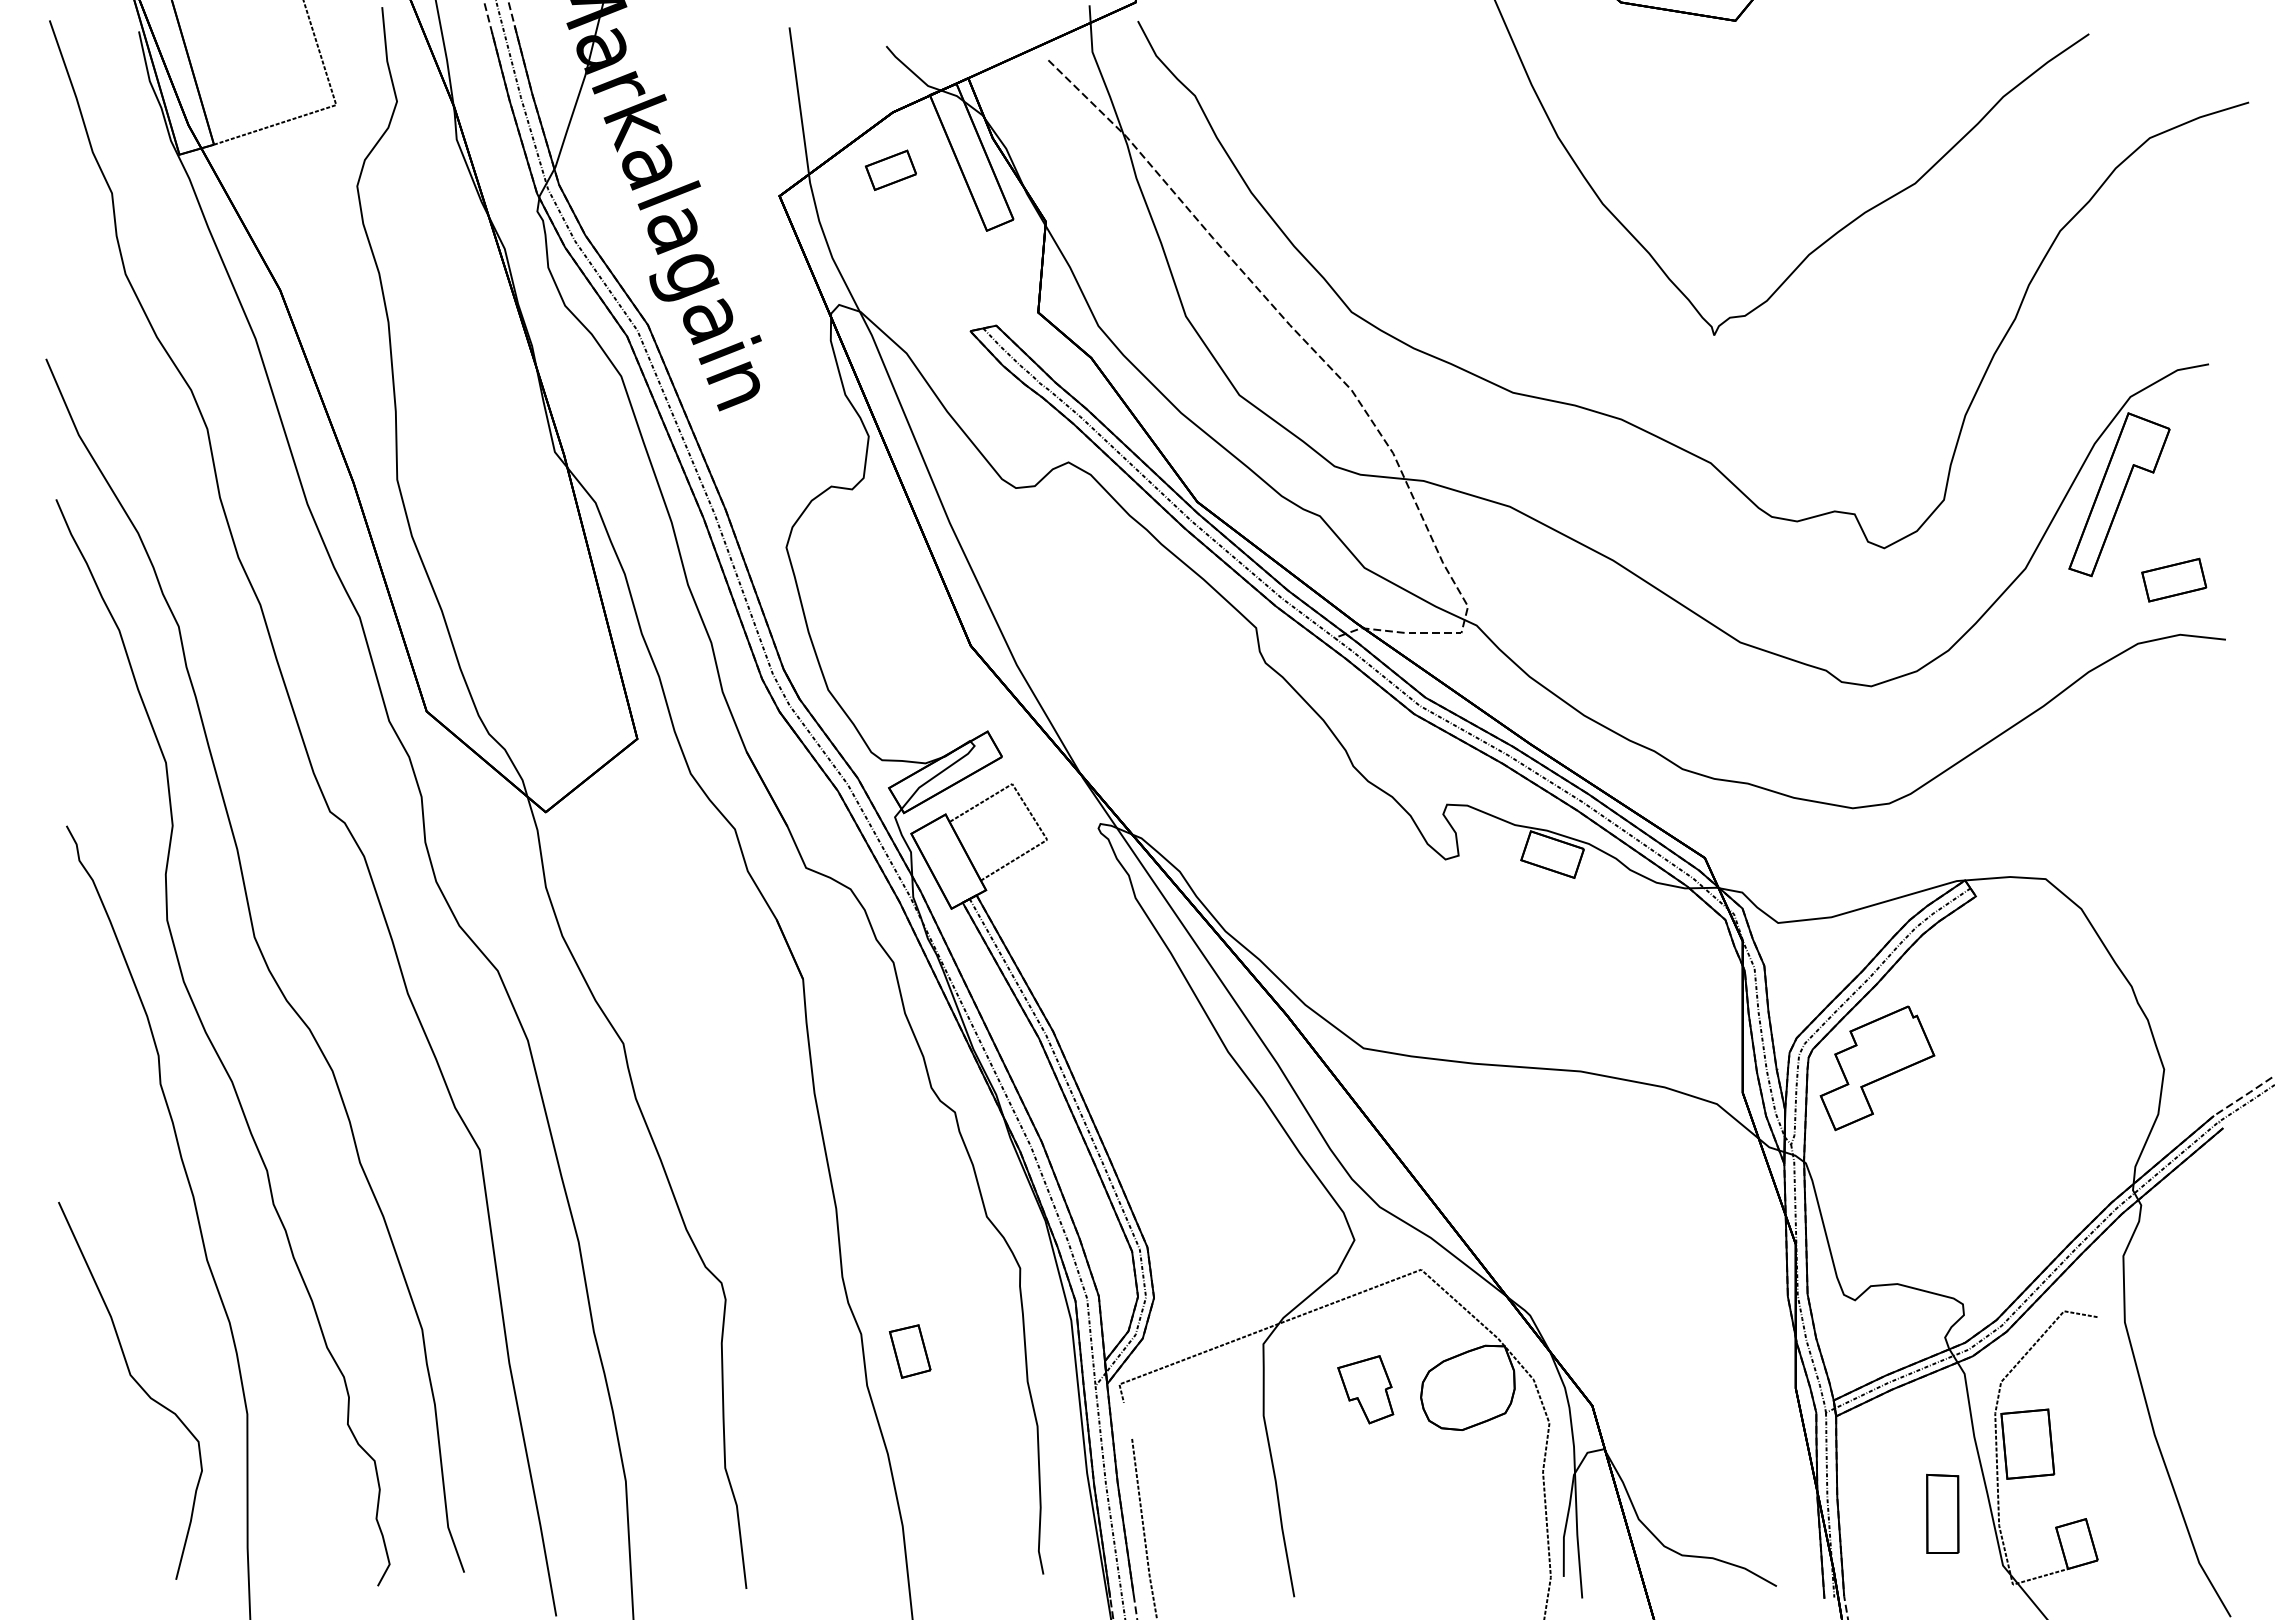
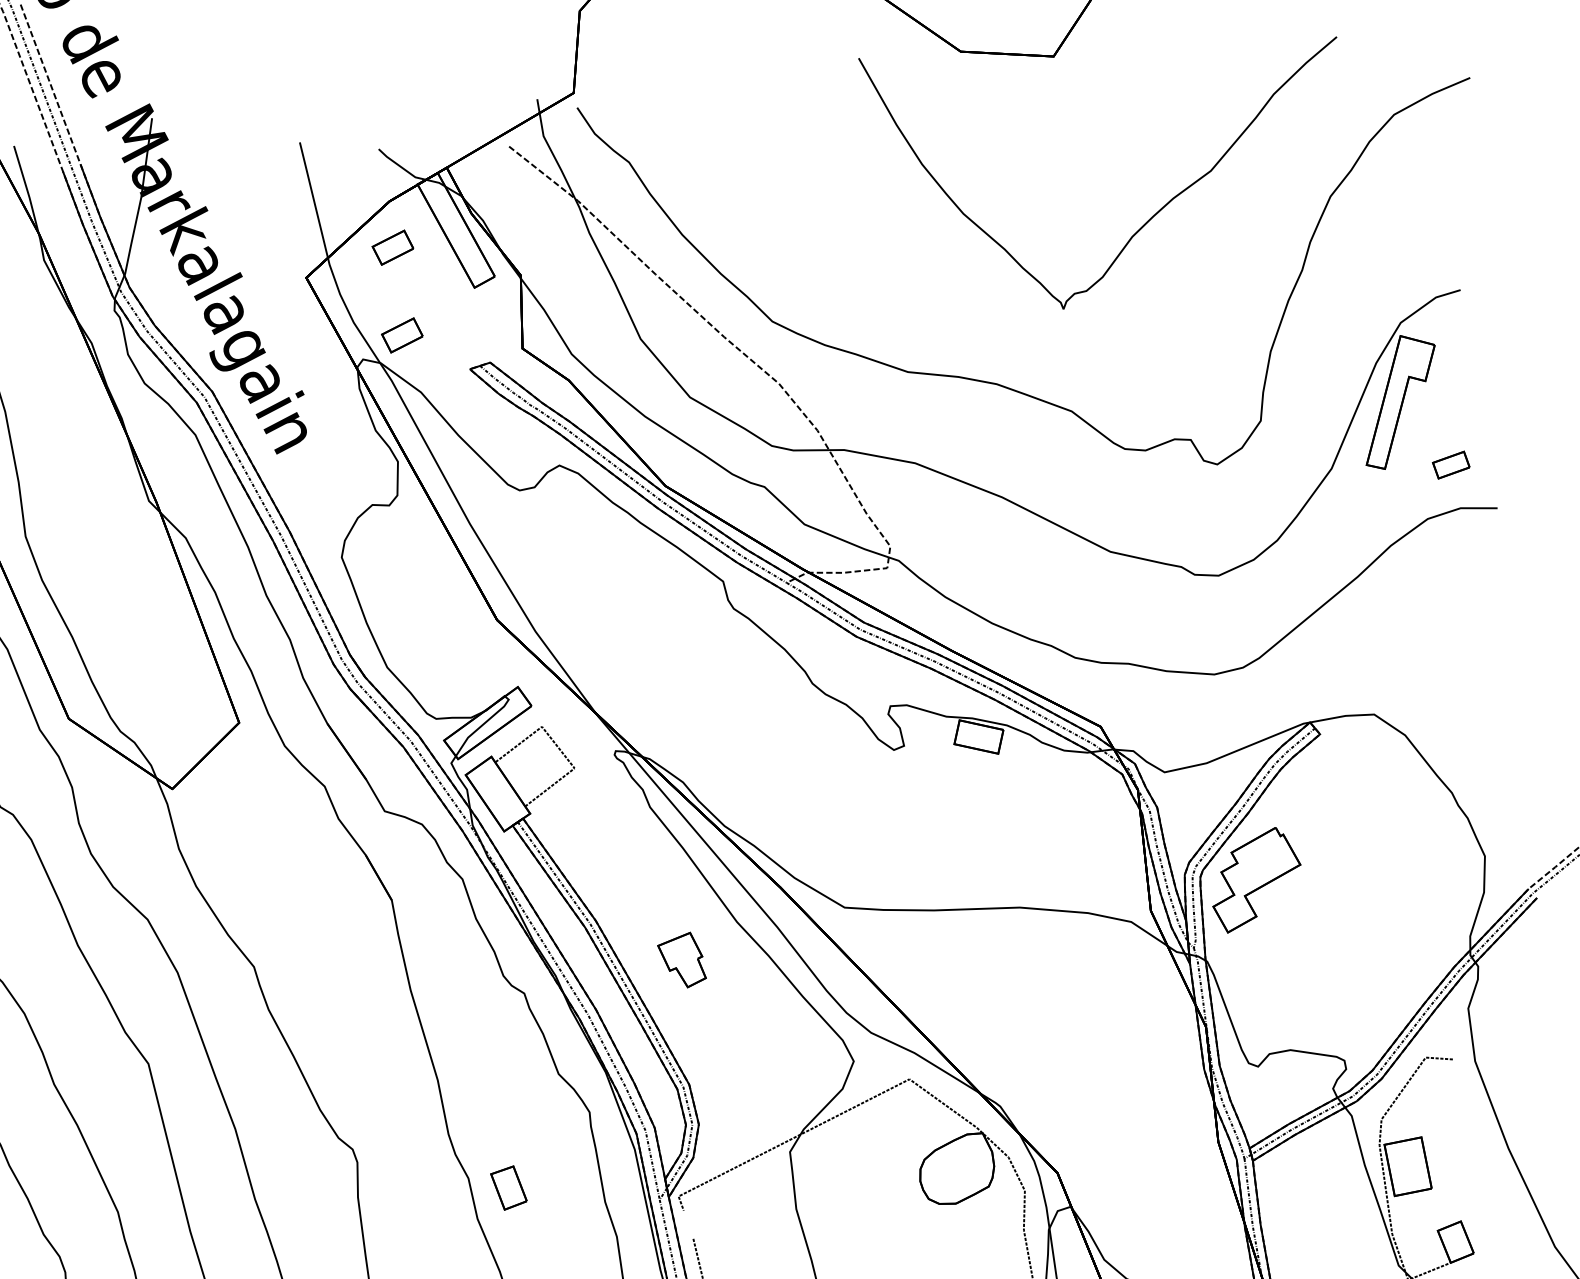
part: (890, 279) -> (401, 334), added
part: (2174, 579) -> (1451, 464), size x0.7
part: (1365, 1389) -> (681, 960), moved
part: (1942, 1513) -> (1345, 1229), removed

